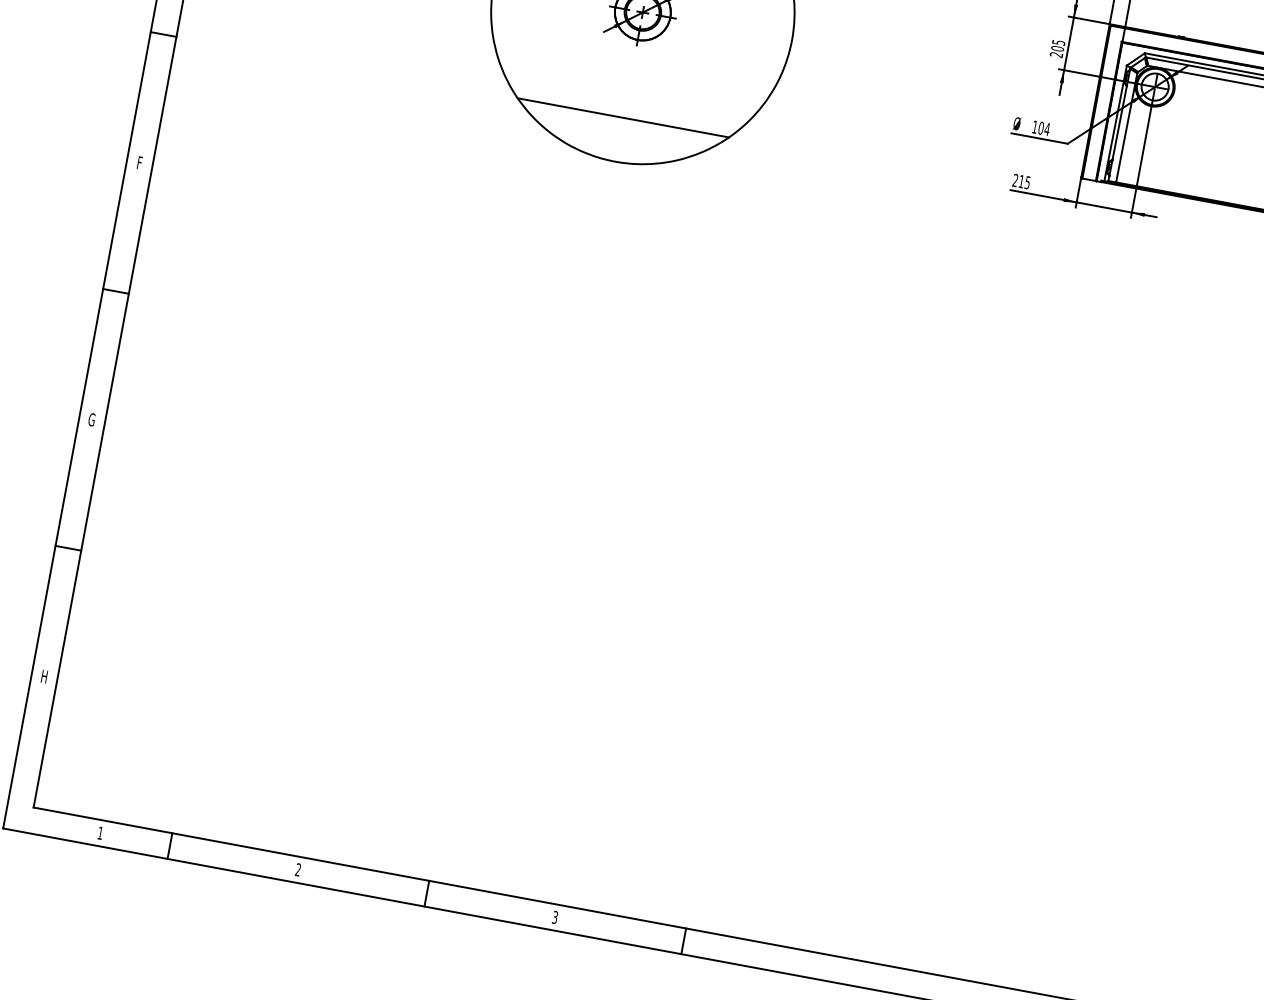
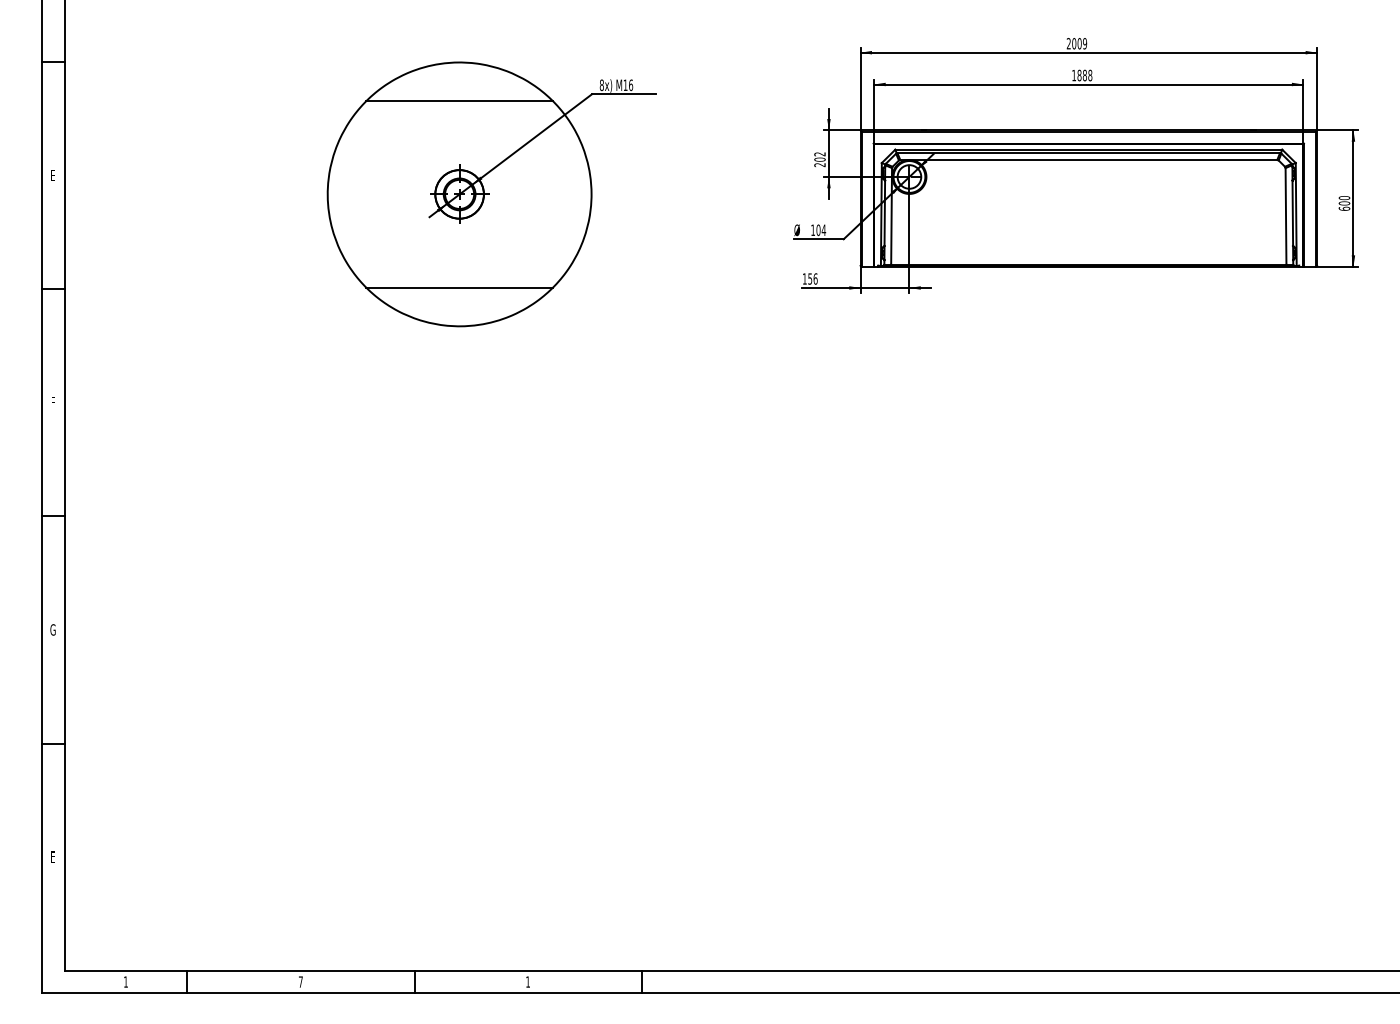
text: (1058, 42) -> (819, 154), 205 -> 202
text: (1020, 180) -> (809, 278), 215 -> 156
text: (44, 676) -> (53, 856), H -> E
text: (297, 869) -> (300, 981), 2 -> 7
text: (554, 916) -> (527, 981), 3 -> 1

